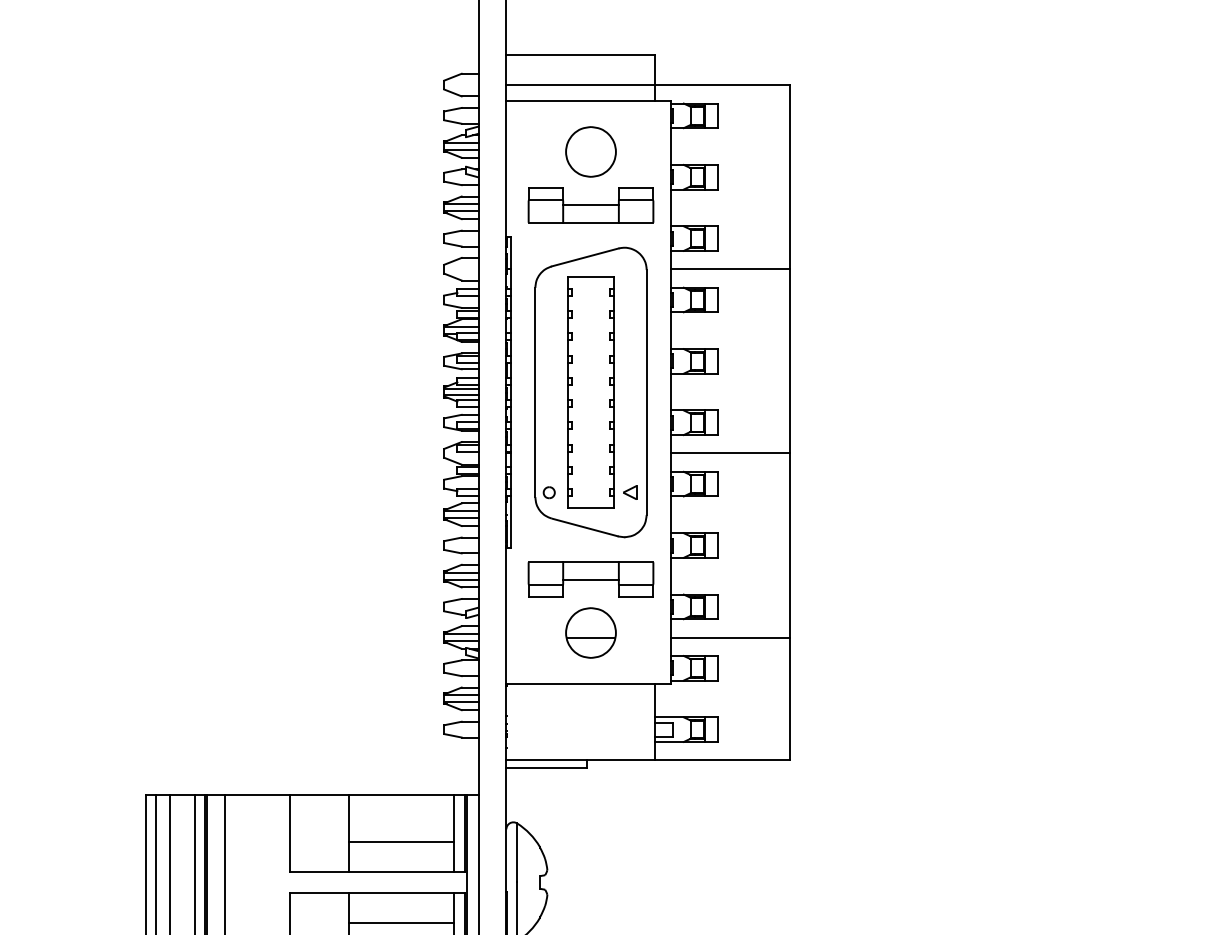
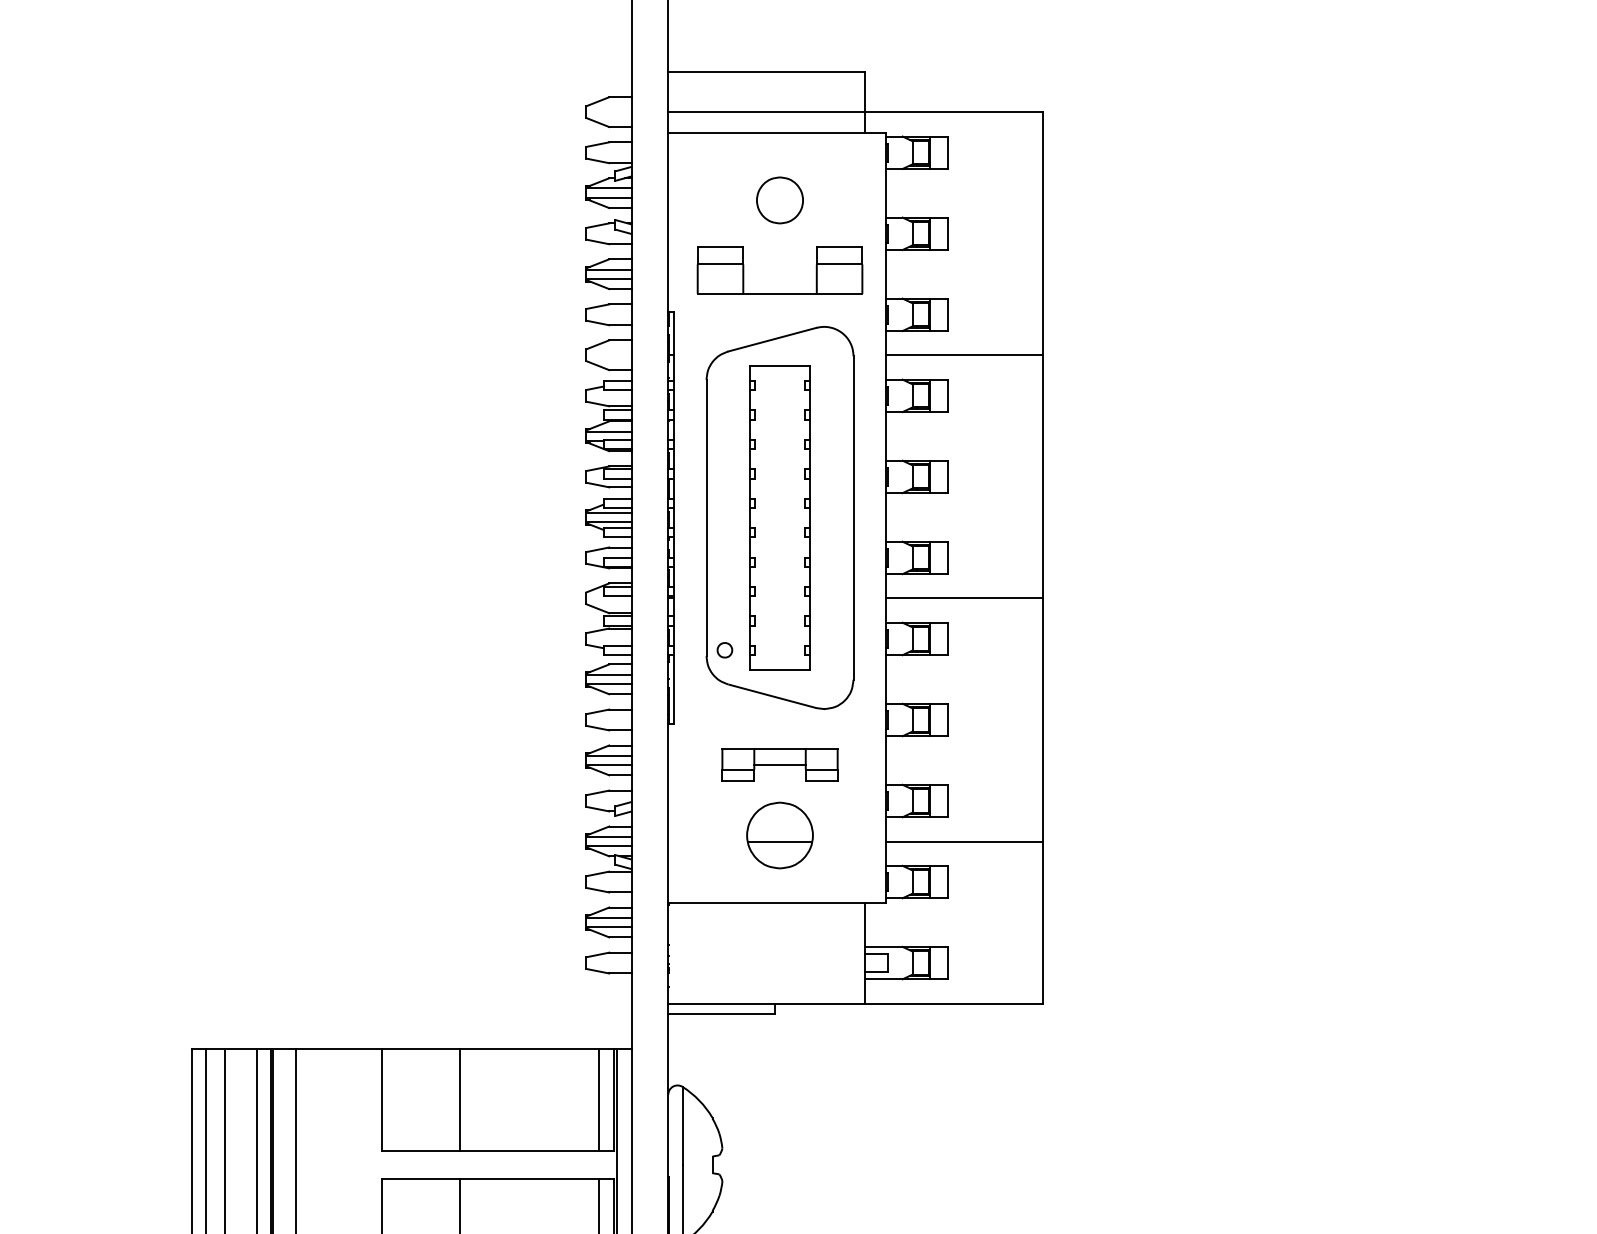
part: (590, 151) -> (779, 199), size x0.7
line: (590, 204) -> (779, 269), removed
part: (630, 492) -> (832, 650), removed
part: (590, 579) -> (779, 764), size x0.7
line: (401, 841) -> (529, 1110), removed
line: (401, 923) -> (529, 1219), removed

